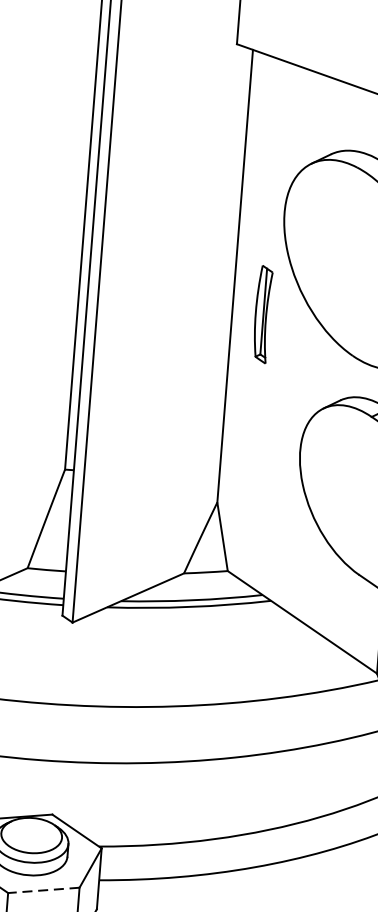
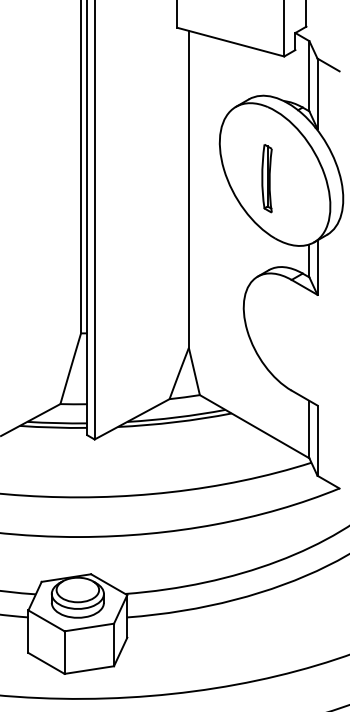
part: (261, 314) -> (266, 178), moved
line: (42, 890) -> (88, 627), dashed -> solid

